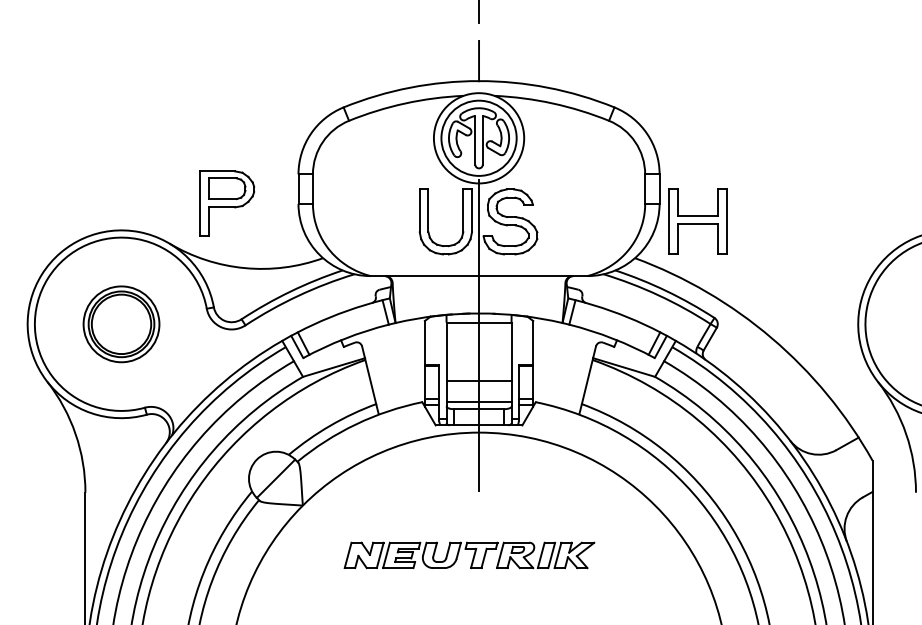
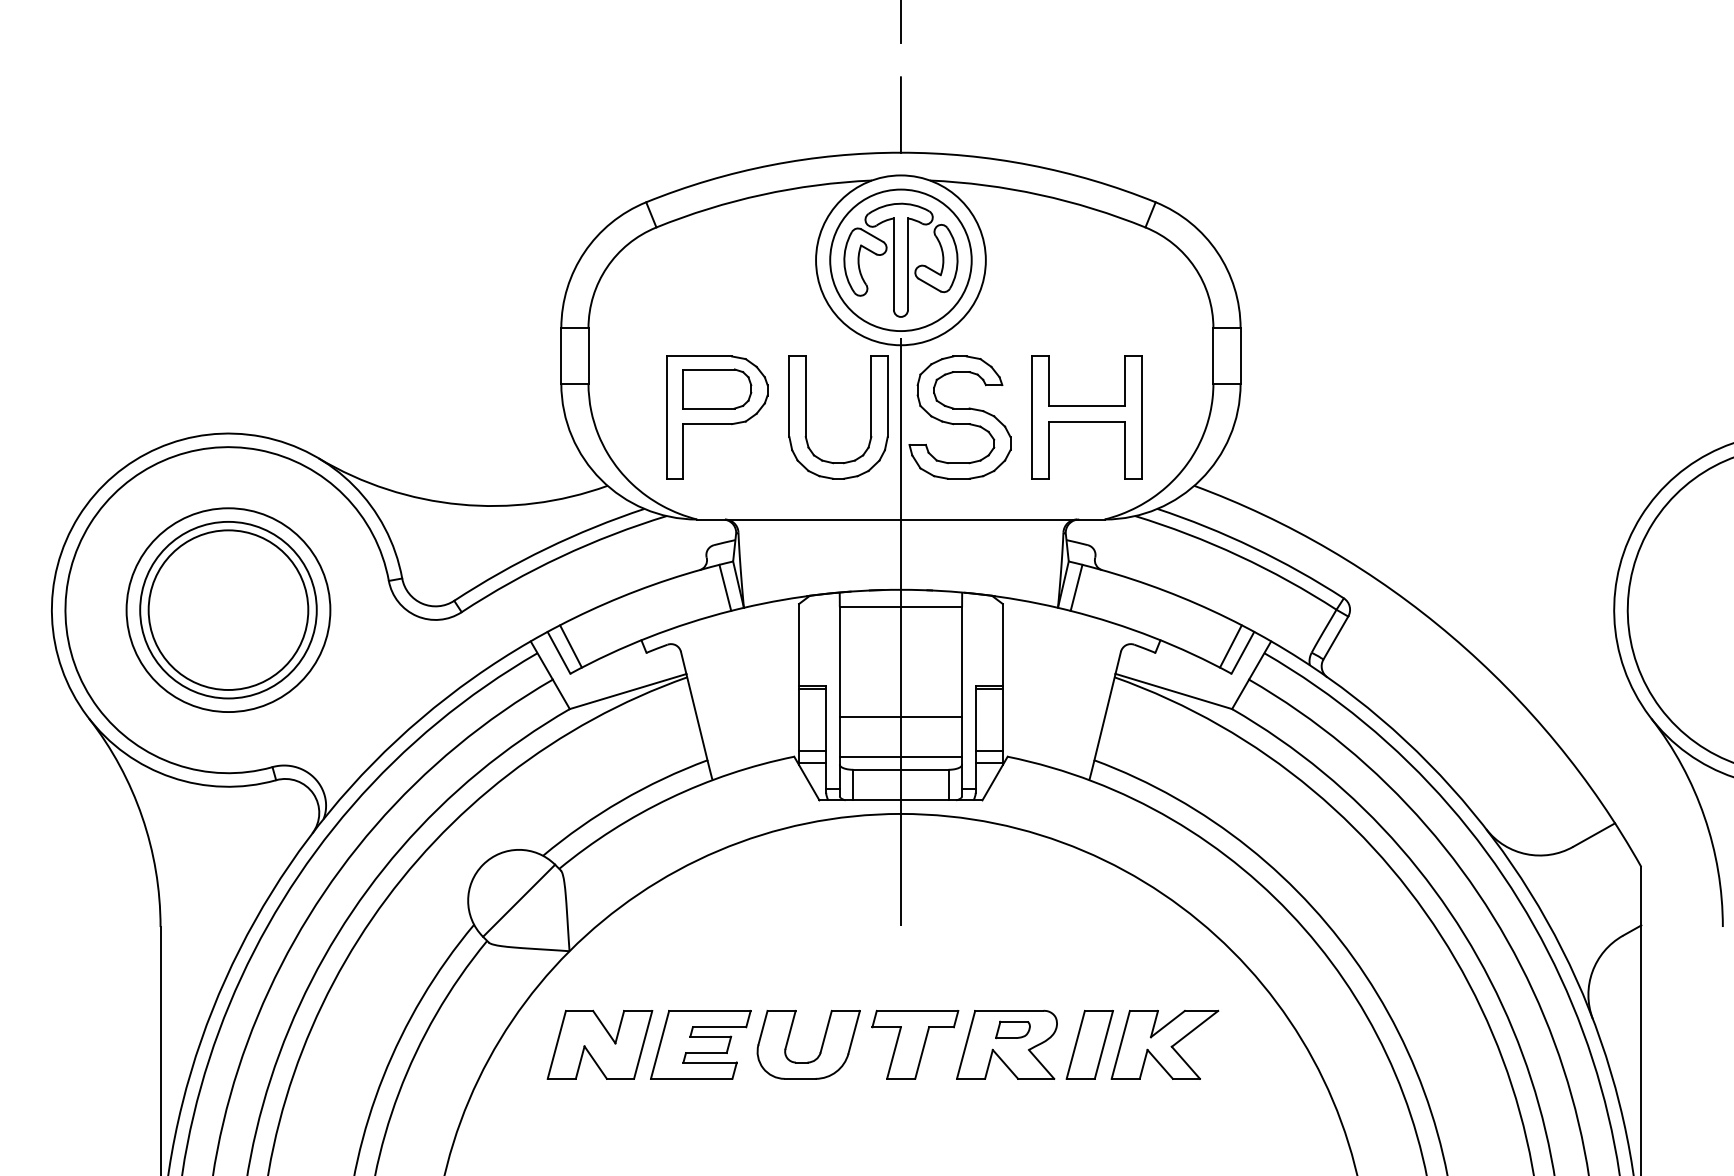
part: (227, 203) -> (717, 416), moved
part: (697, 221) -> (1086, 416), moved
part: (121, 324) -> (228, 610), size x1.43
part: (469, 555) -> (882, 1045), size x1.43

